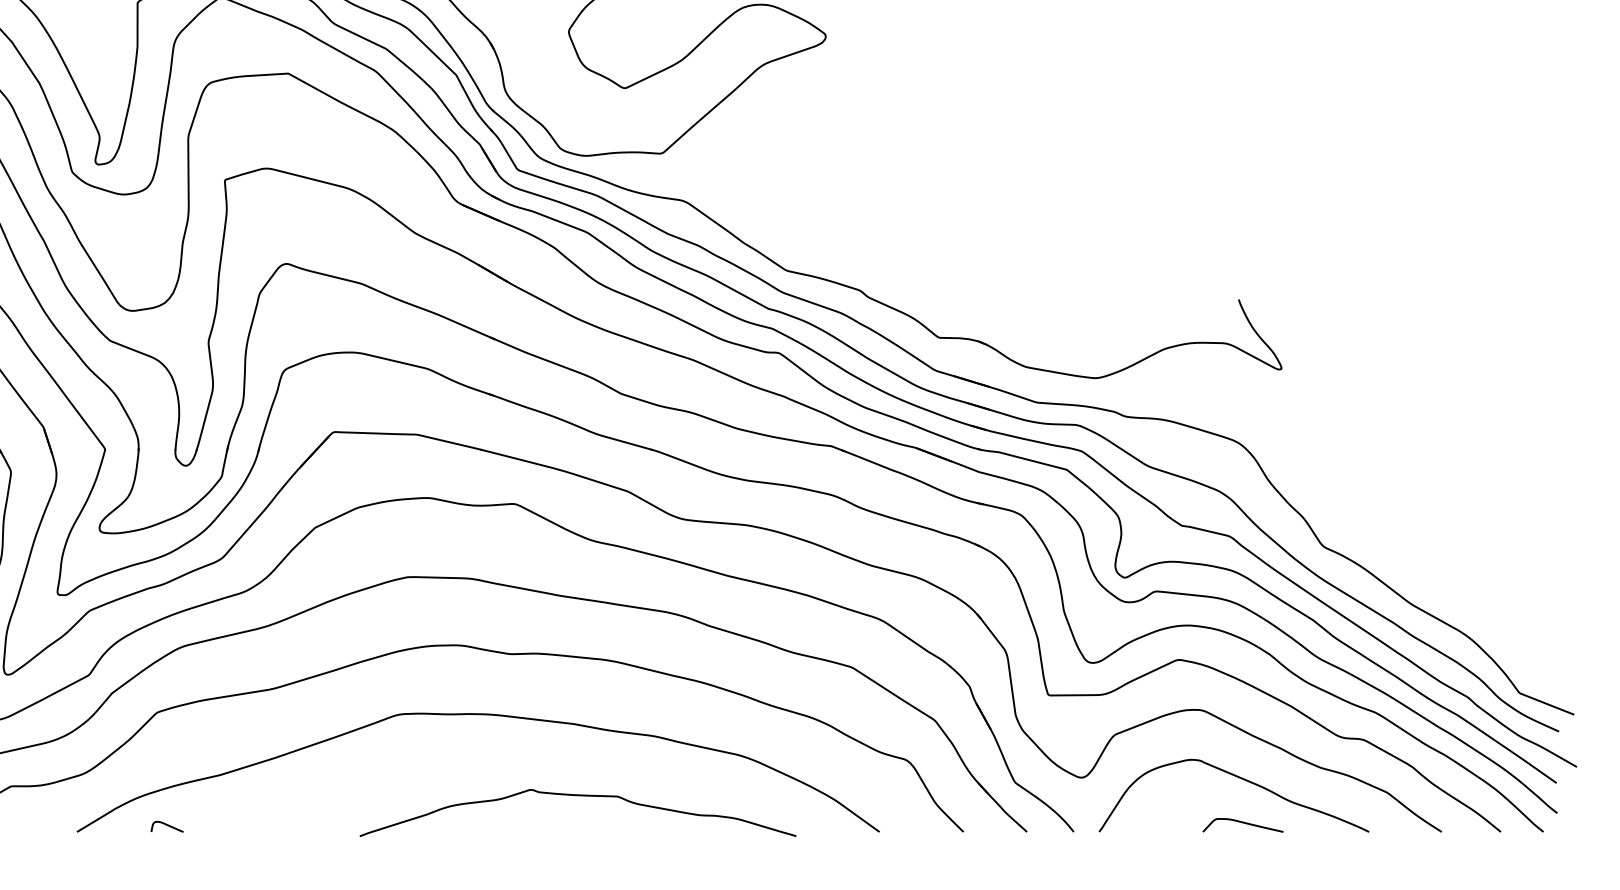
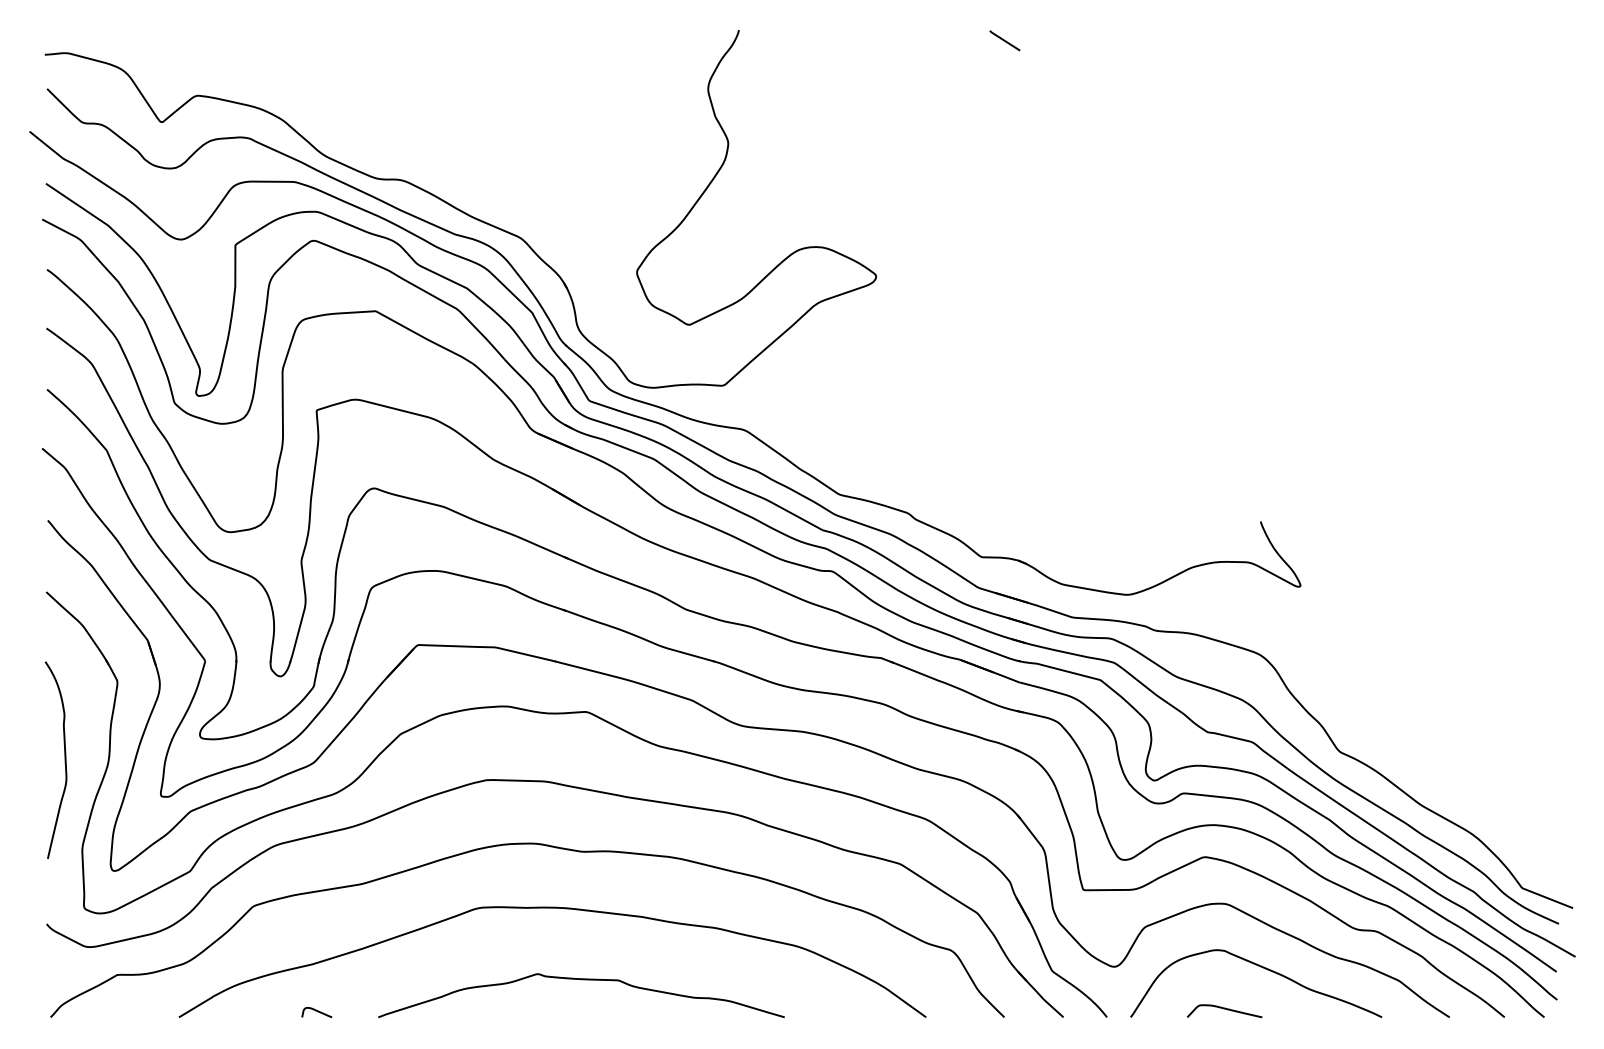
curve: (578, 796) -> (581, 980), moved
curve: (1242, 823) -> (1224, 1009), moved
curve: (166, 825) -> (316, 1011), moved

